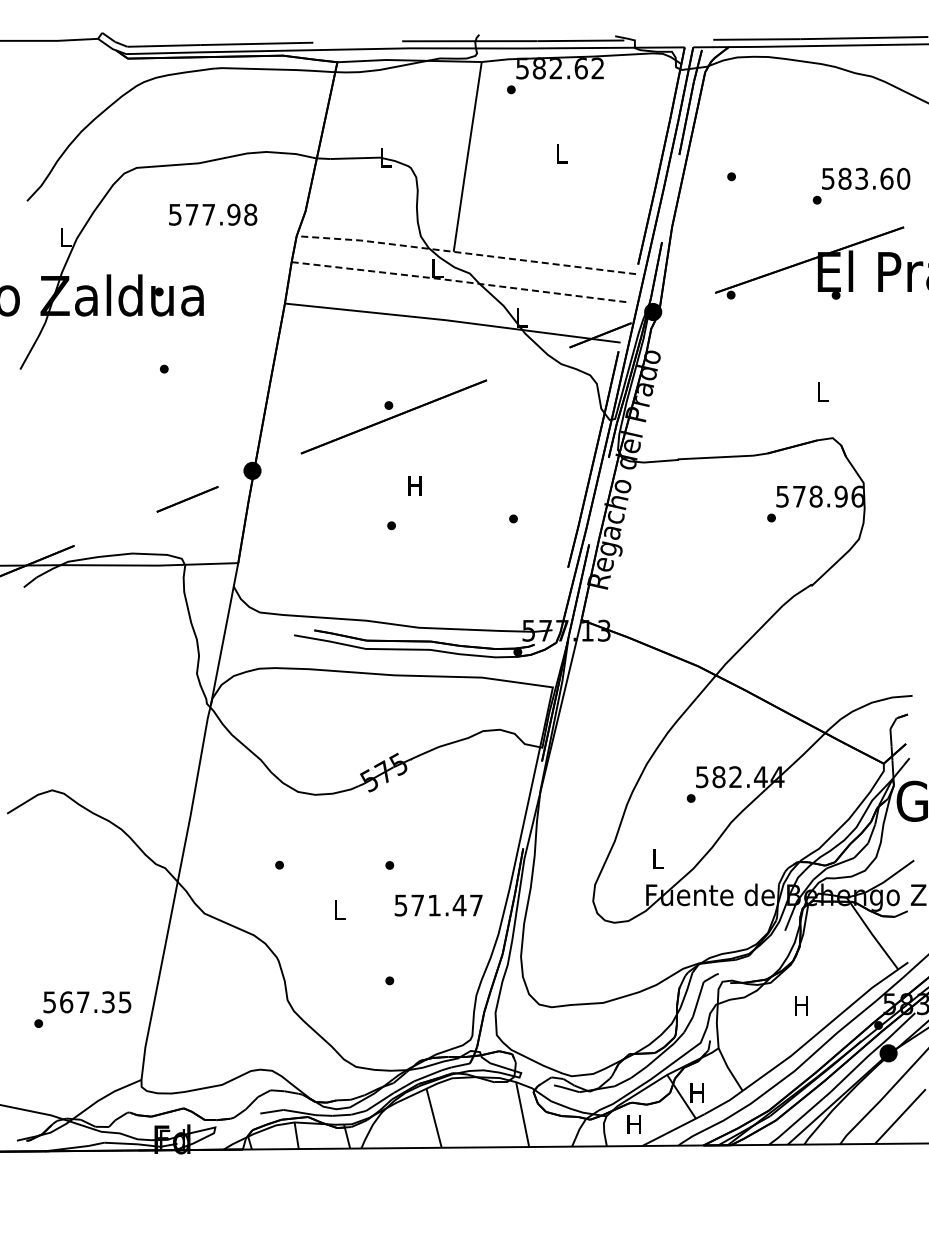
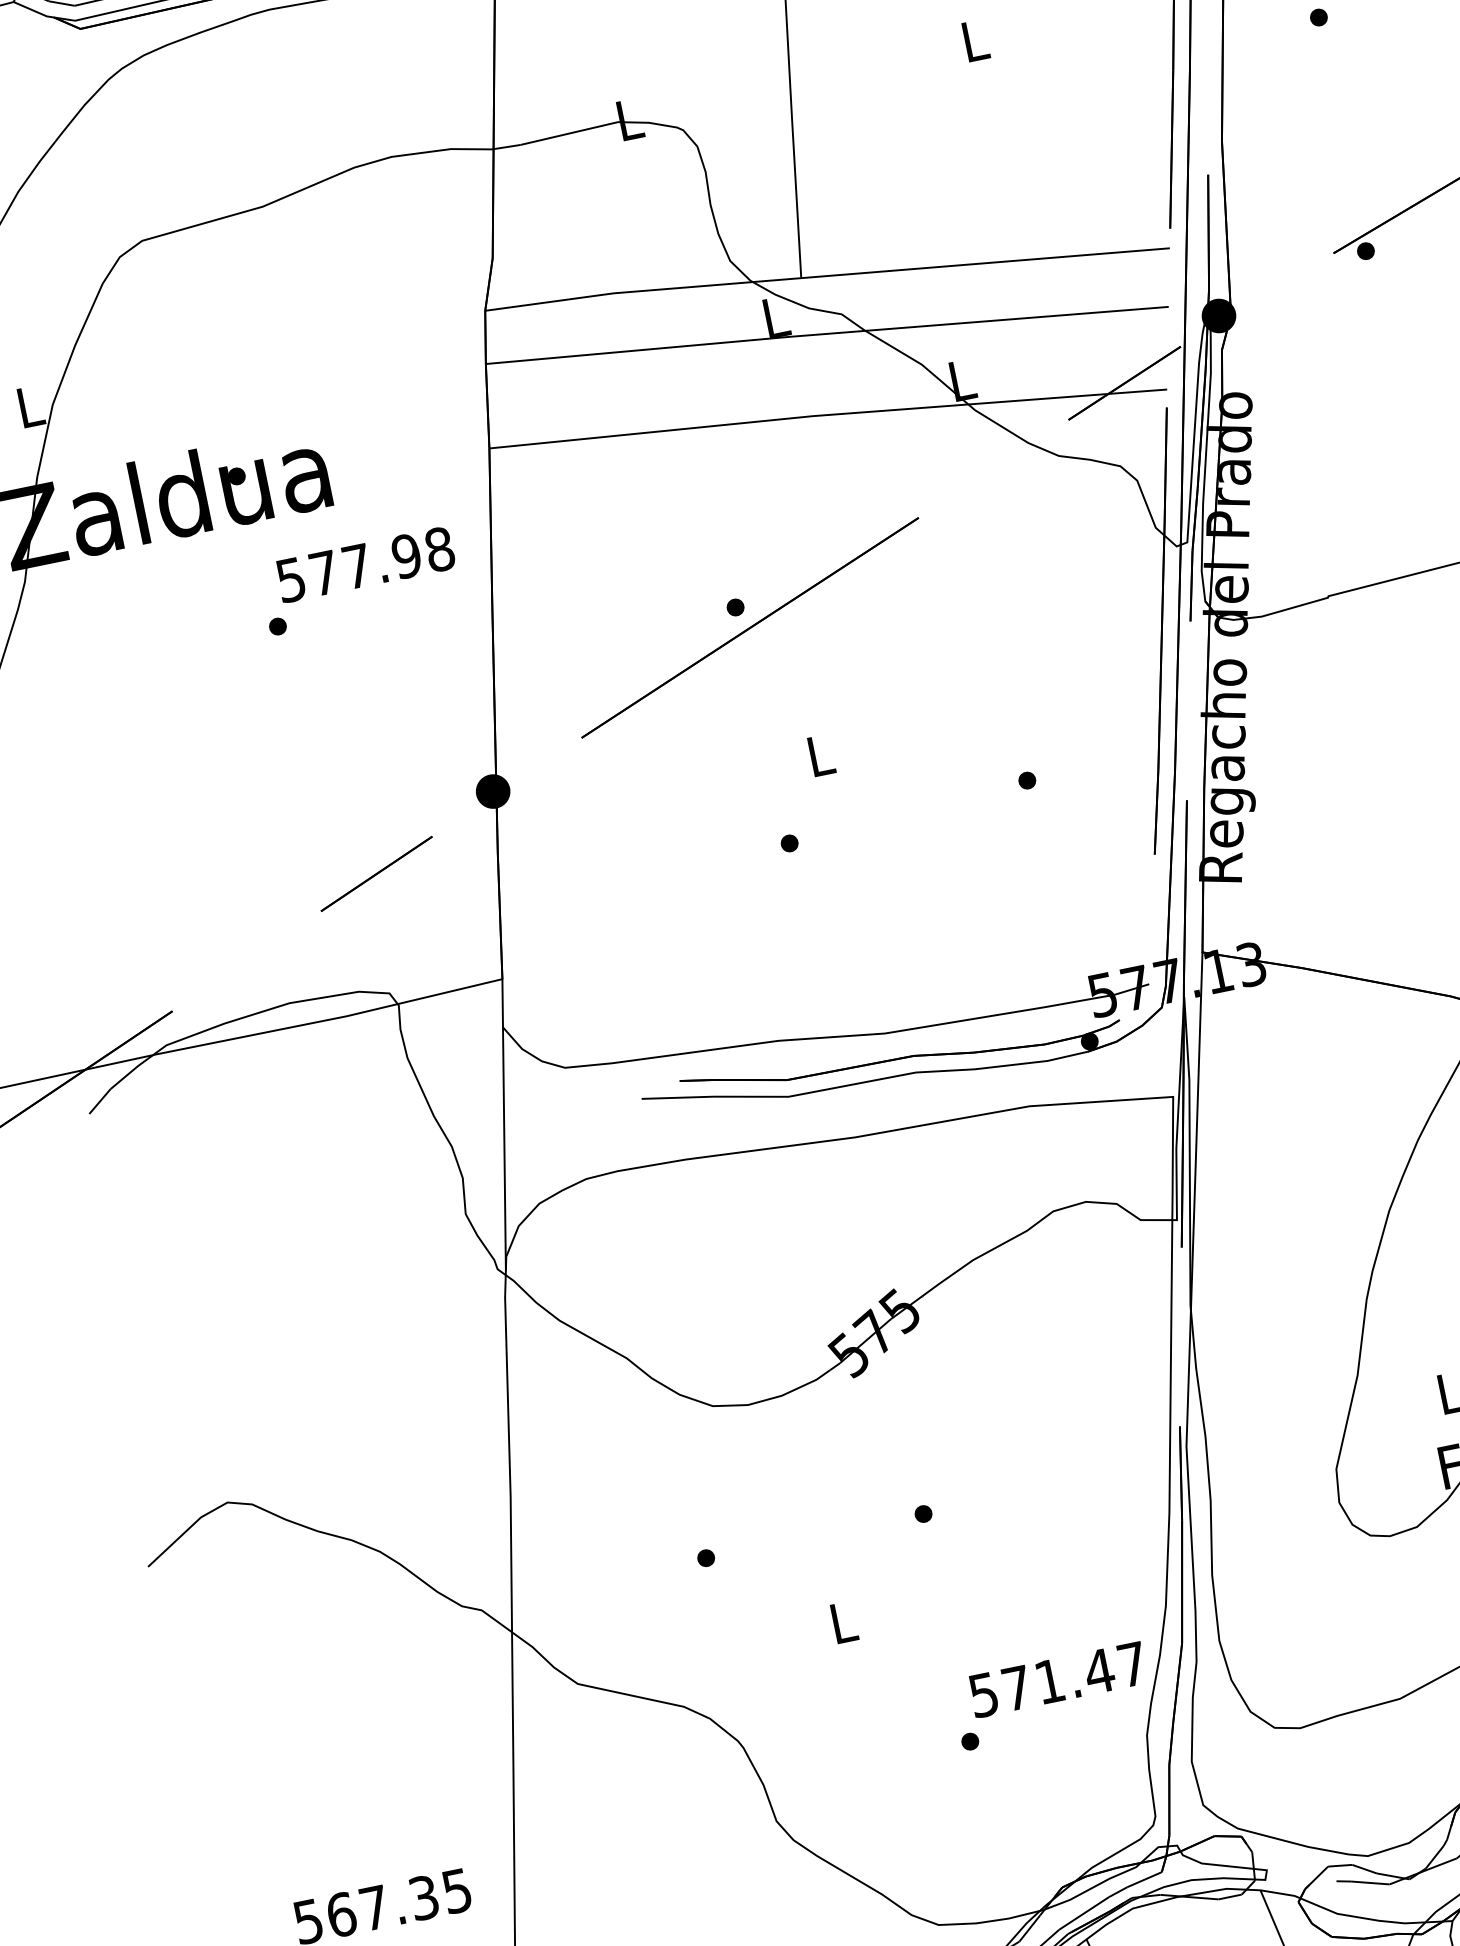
text: (213, 214) -> (366, 563), moved
line: (465, 253) -> (825, 276), dashed -> solid
line: (460, 281) -> (826, 333), dashed -> solid
text: (414, 485) -> (818, 754), H -> L
text: (438, 905) -> (1057, 1679), moved

